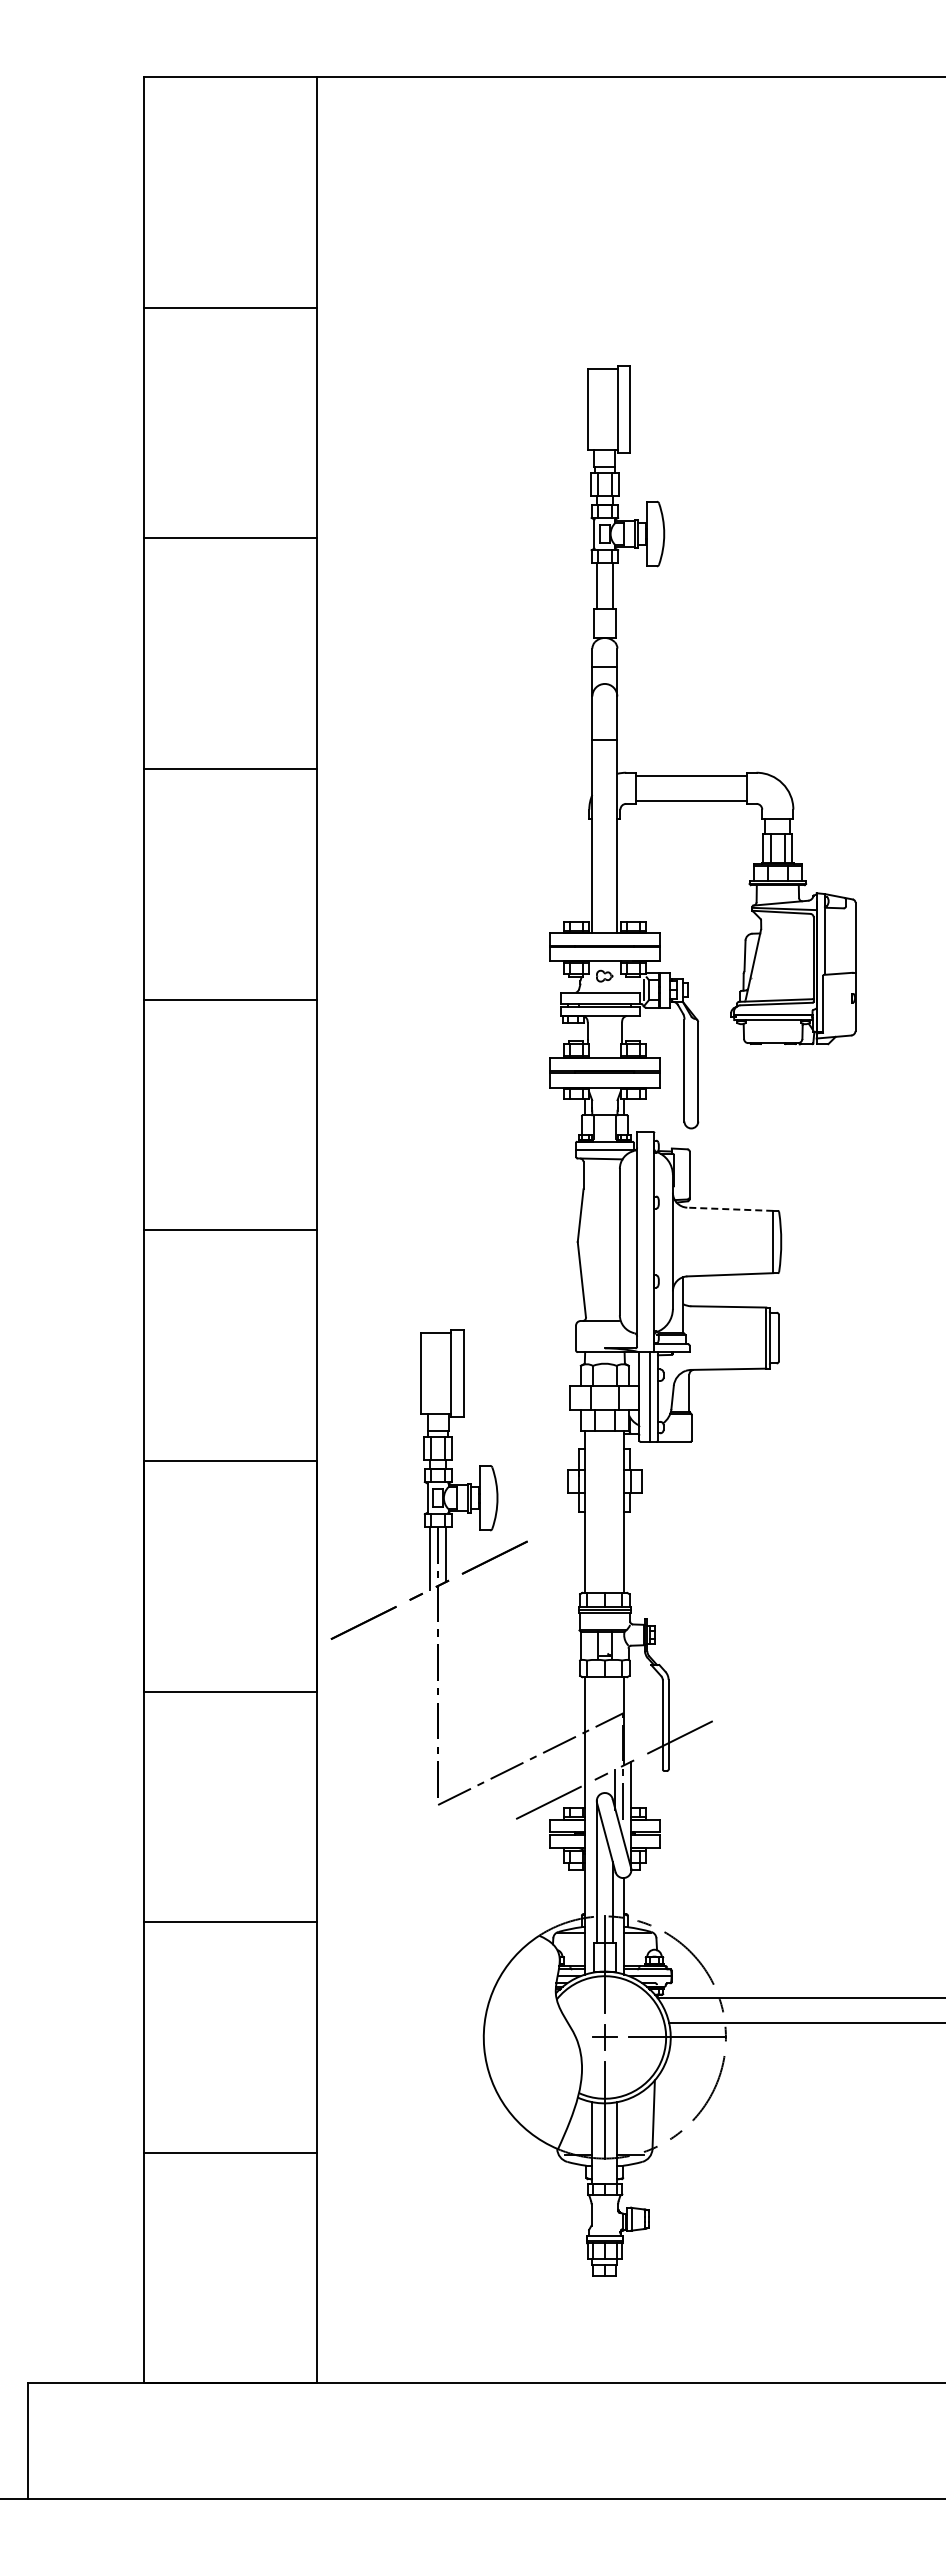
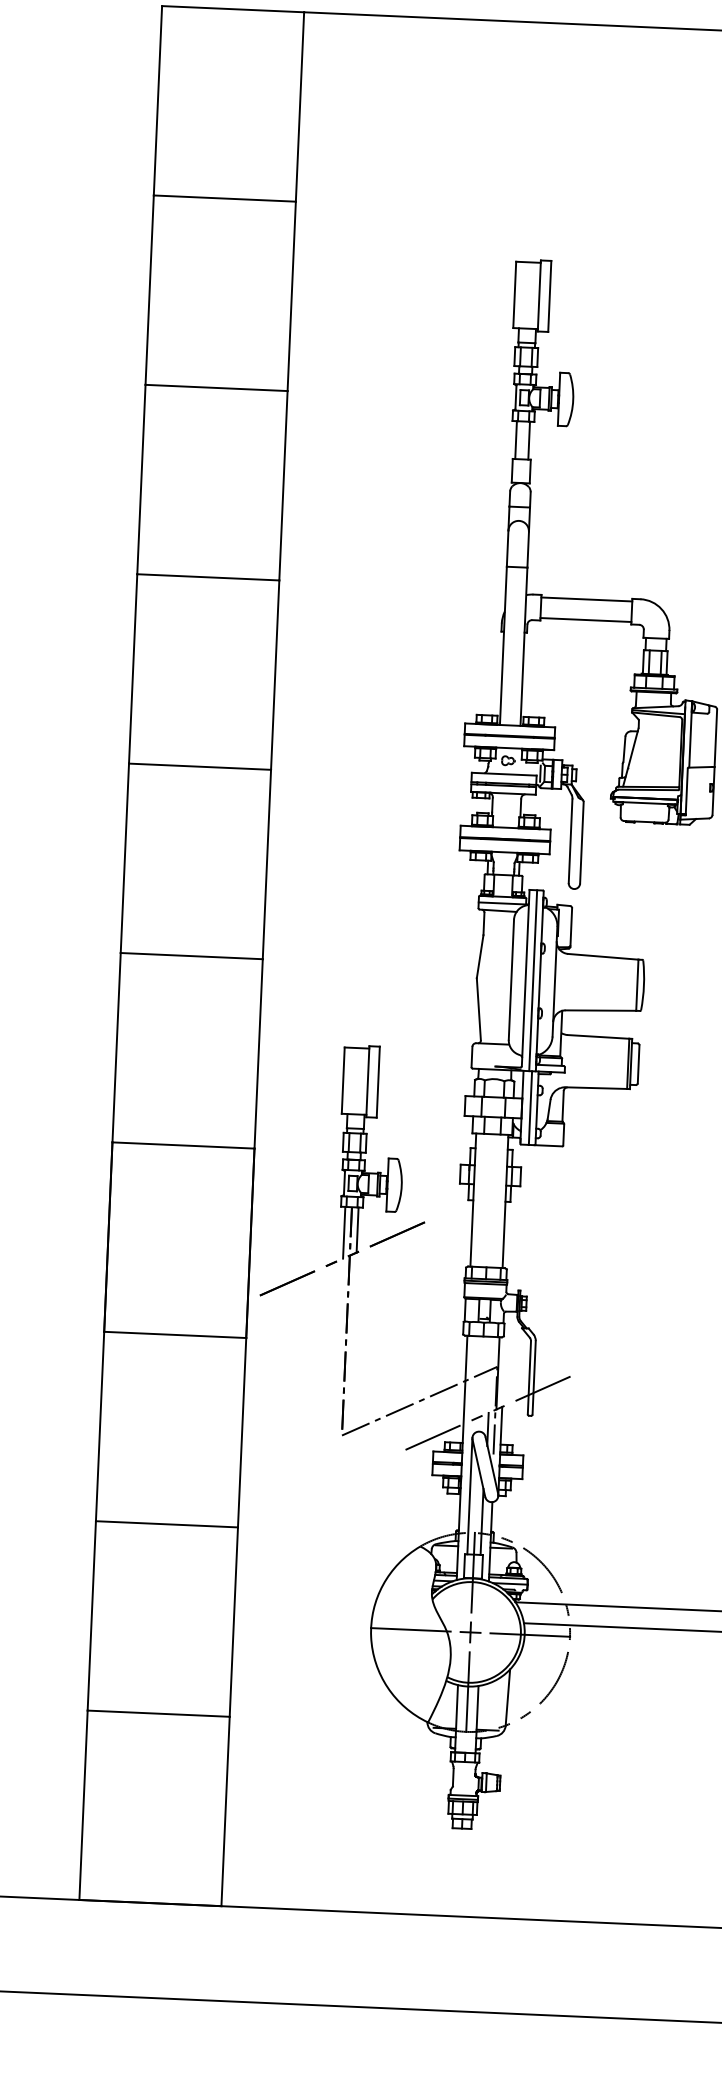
line: (730, 1209) -> (603, 956), dashed -> solid
line: (646, 1241) -> (533, 980), added
line: (531, 2037) -> (410, 1629), added

